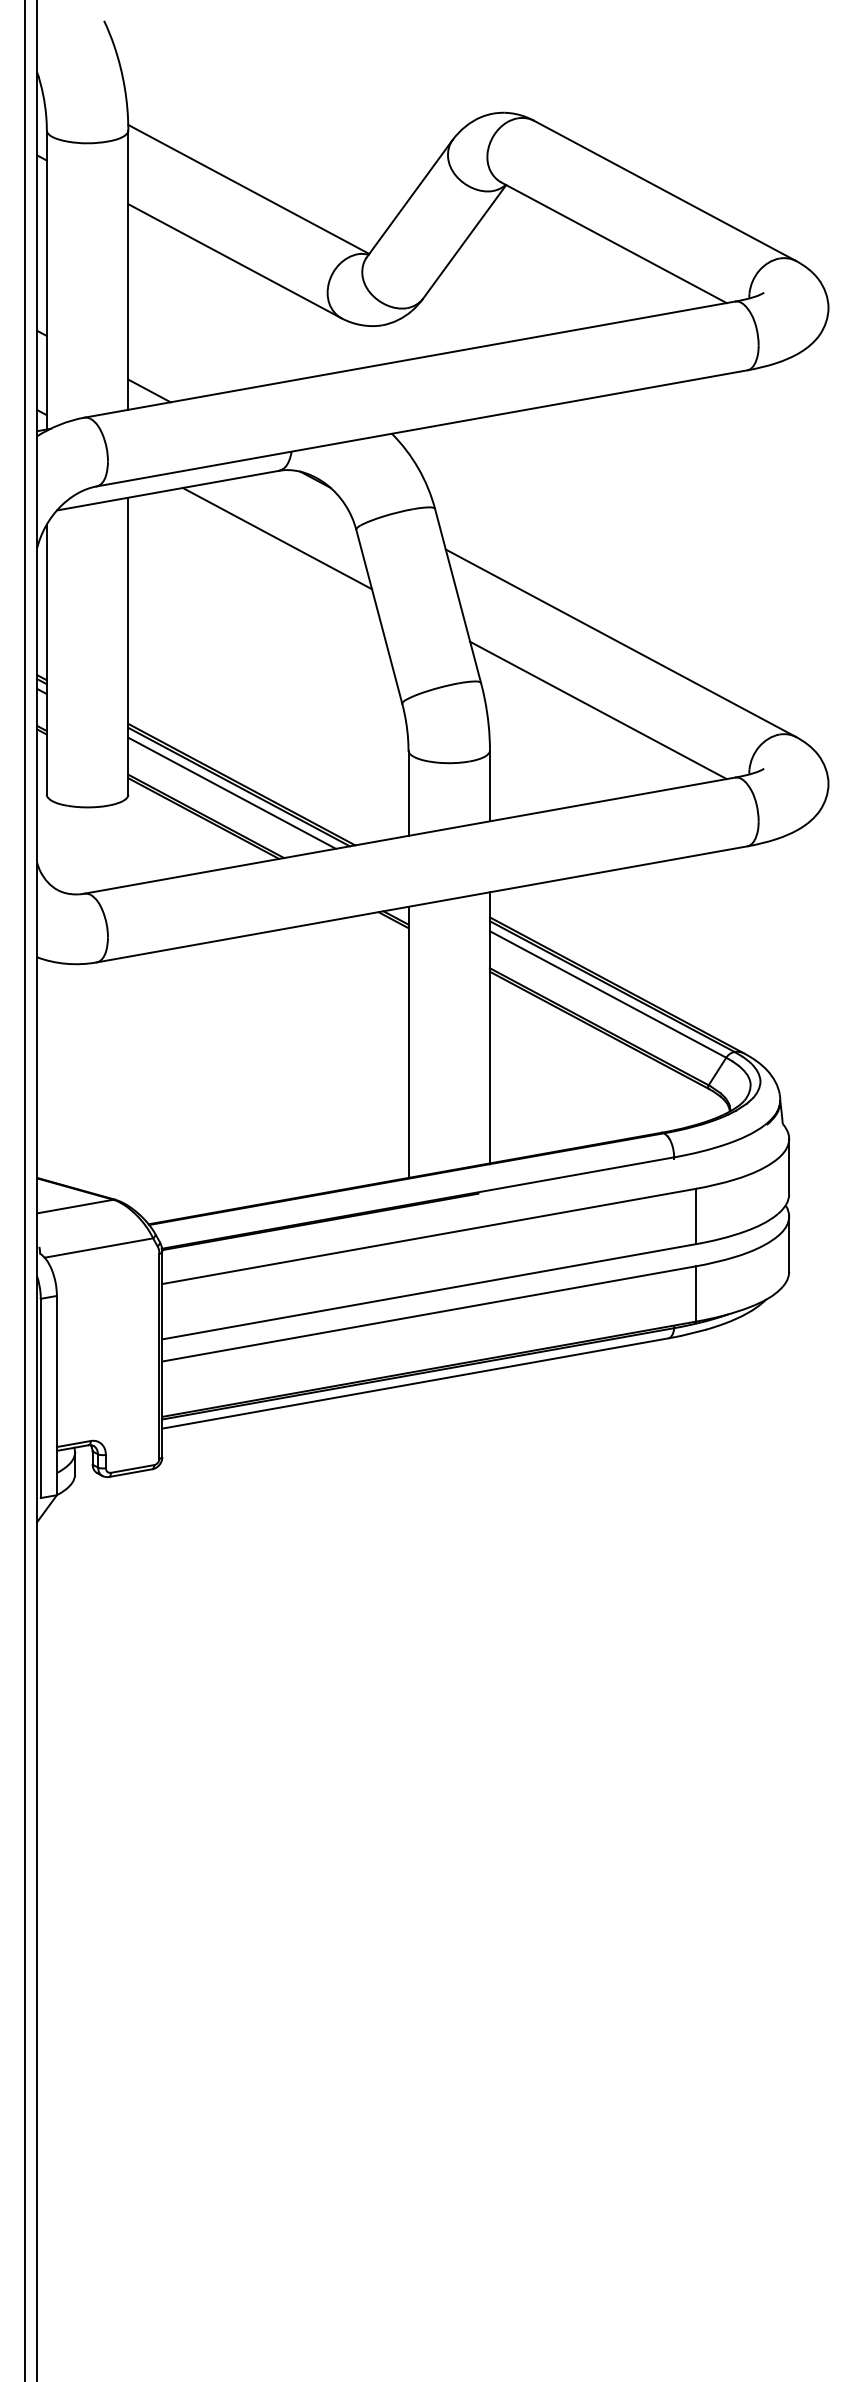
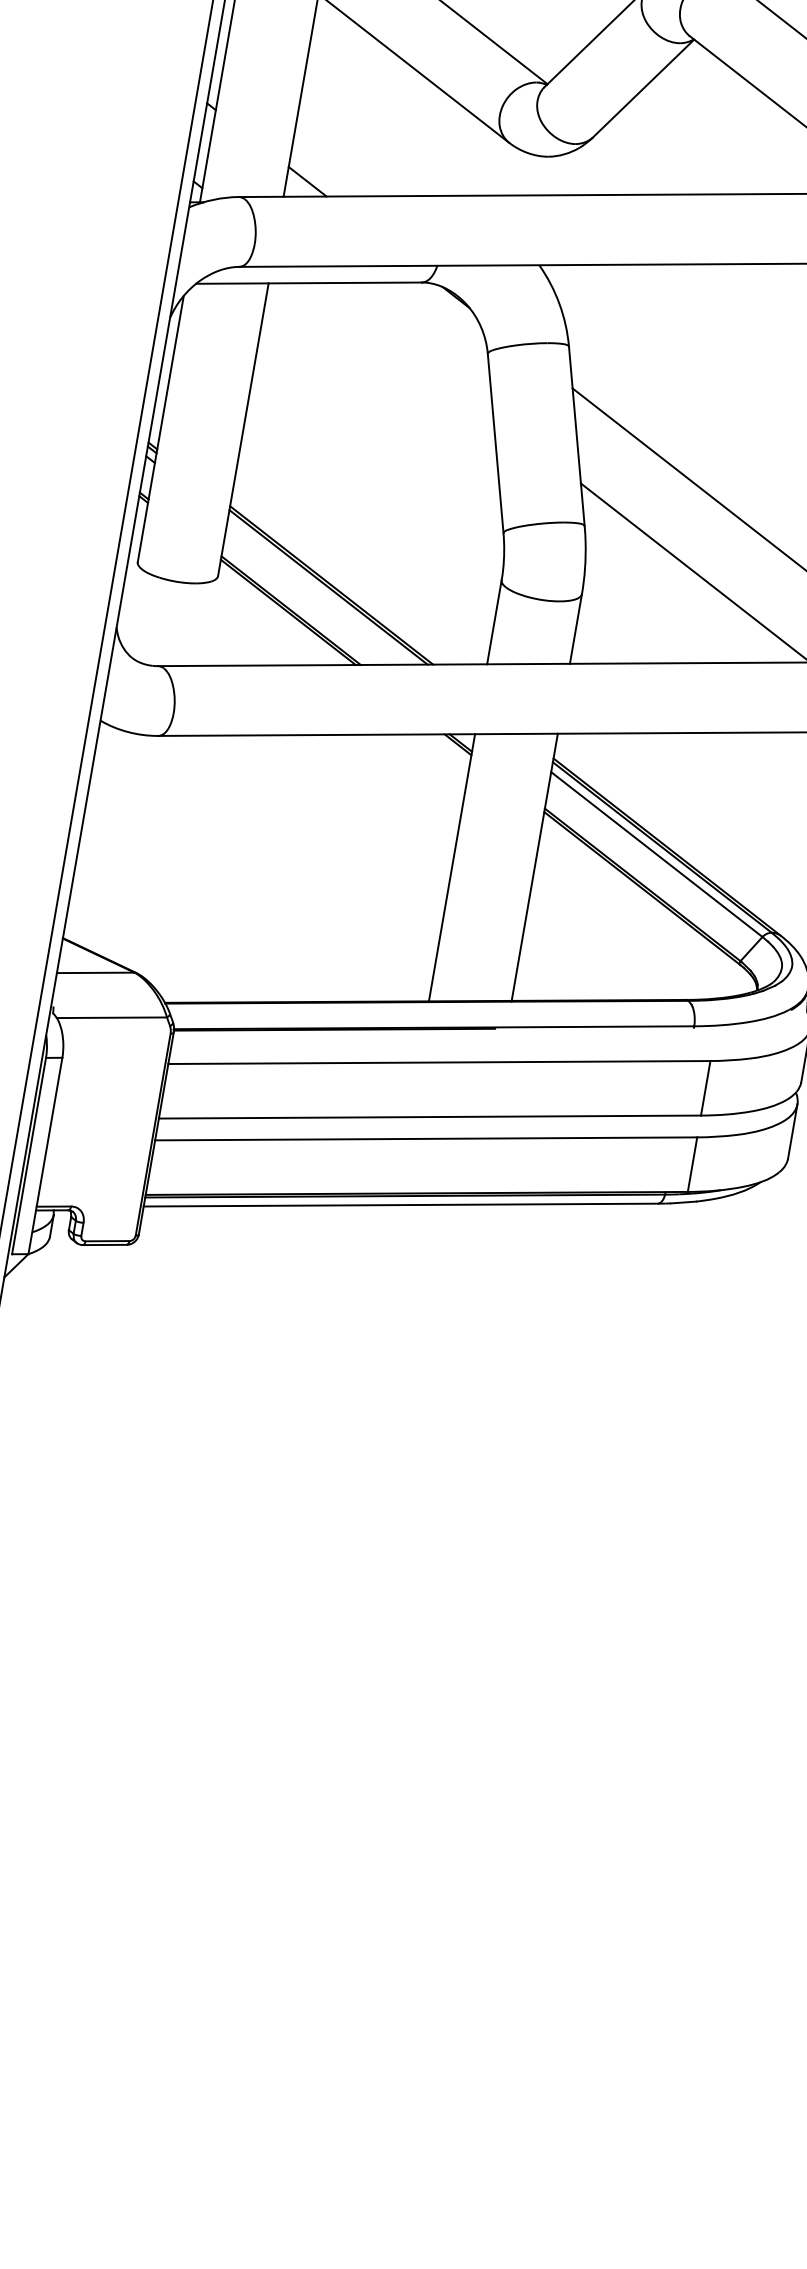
line: (277, 538) -> (408, 348), removed
line: (231, 792) -> (320, 591), removed

